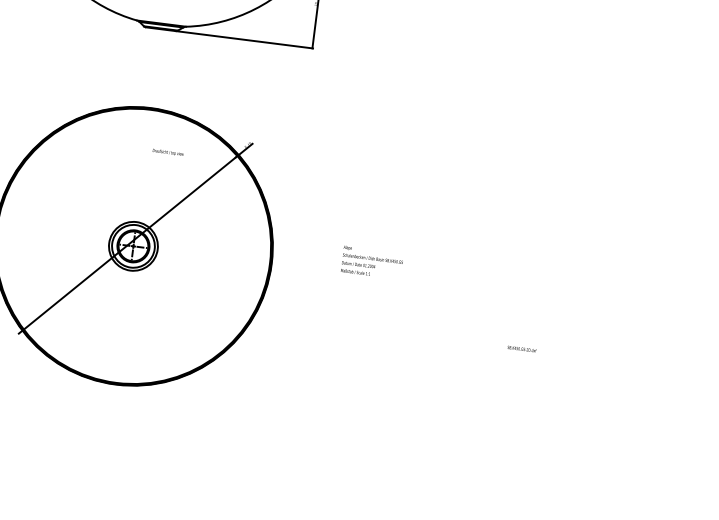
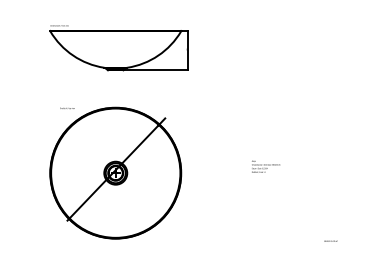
text: (168, 150) -> (67, 107), moved
text: (371, 261) -> (265, 166), moved
text: (521, 347) -> (330, 240), moved

